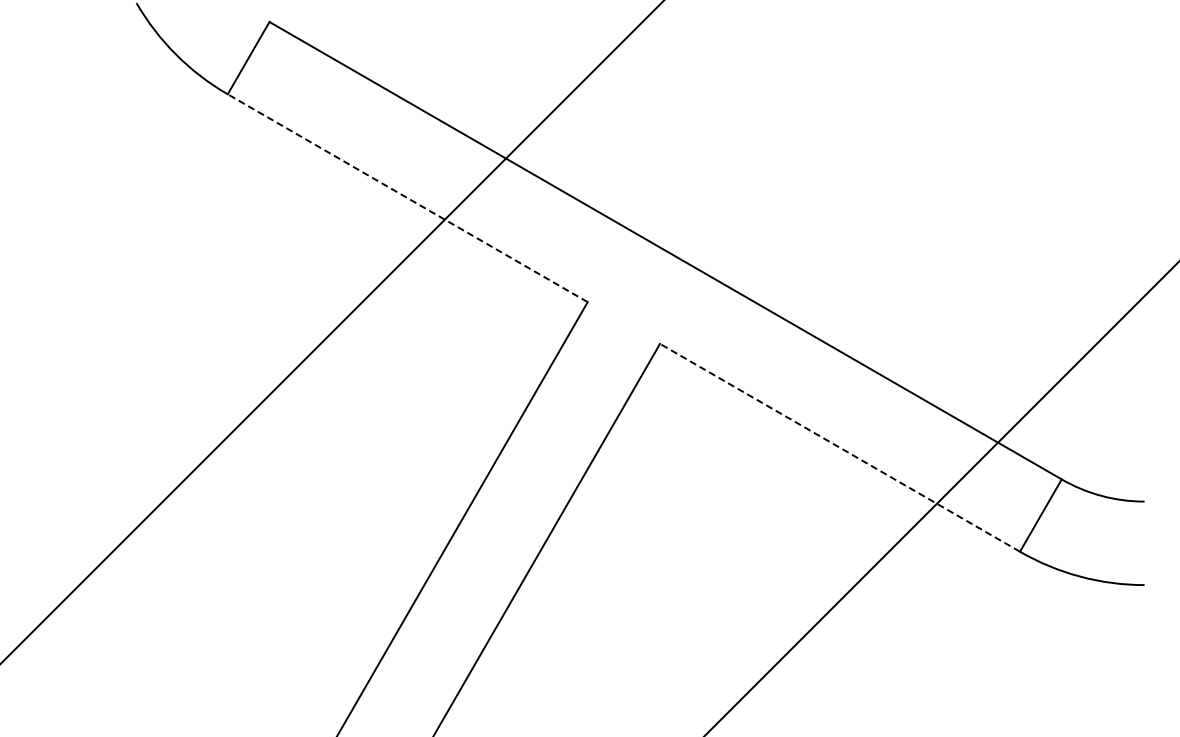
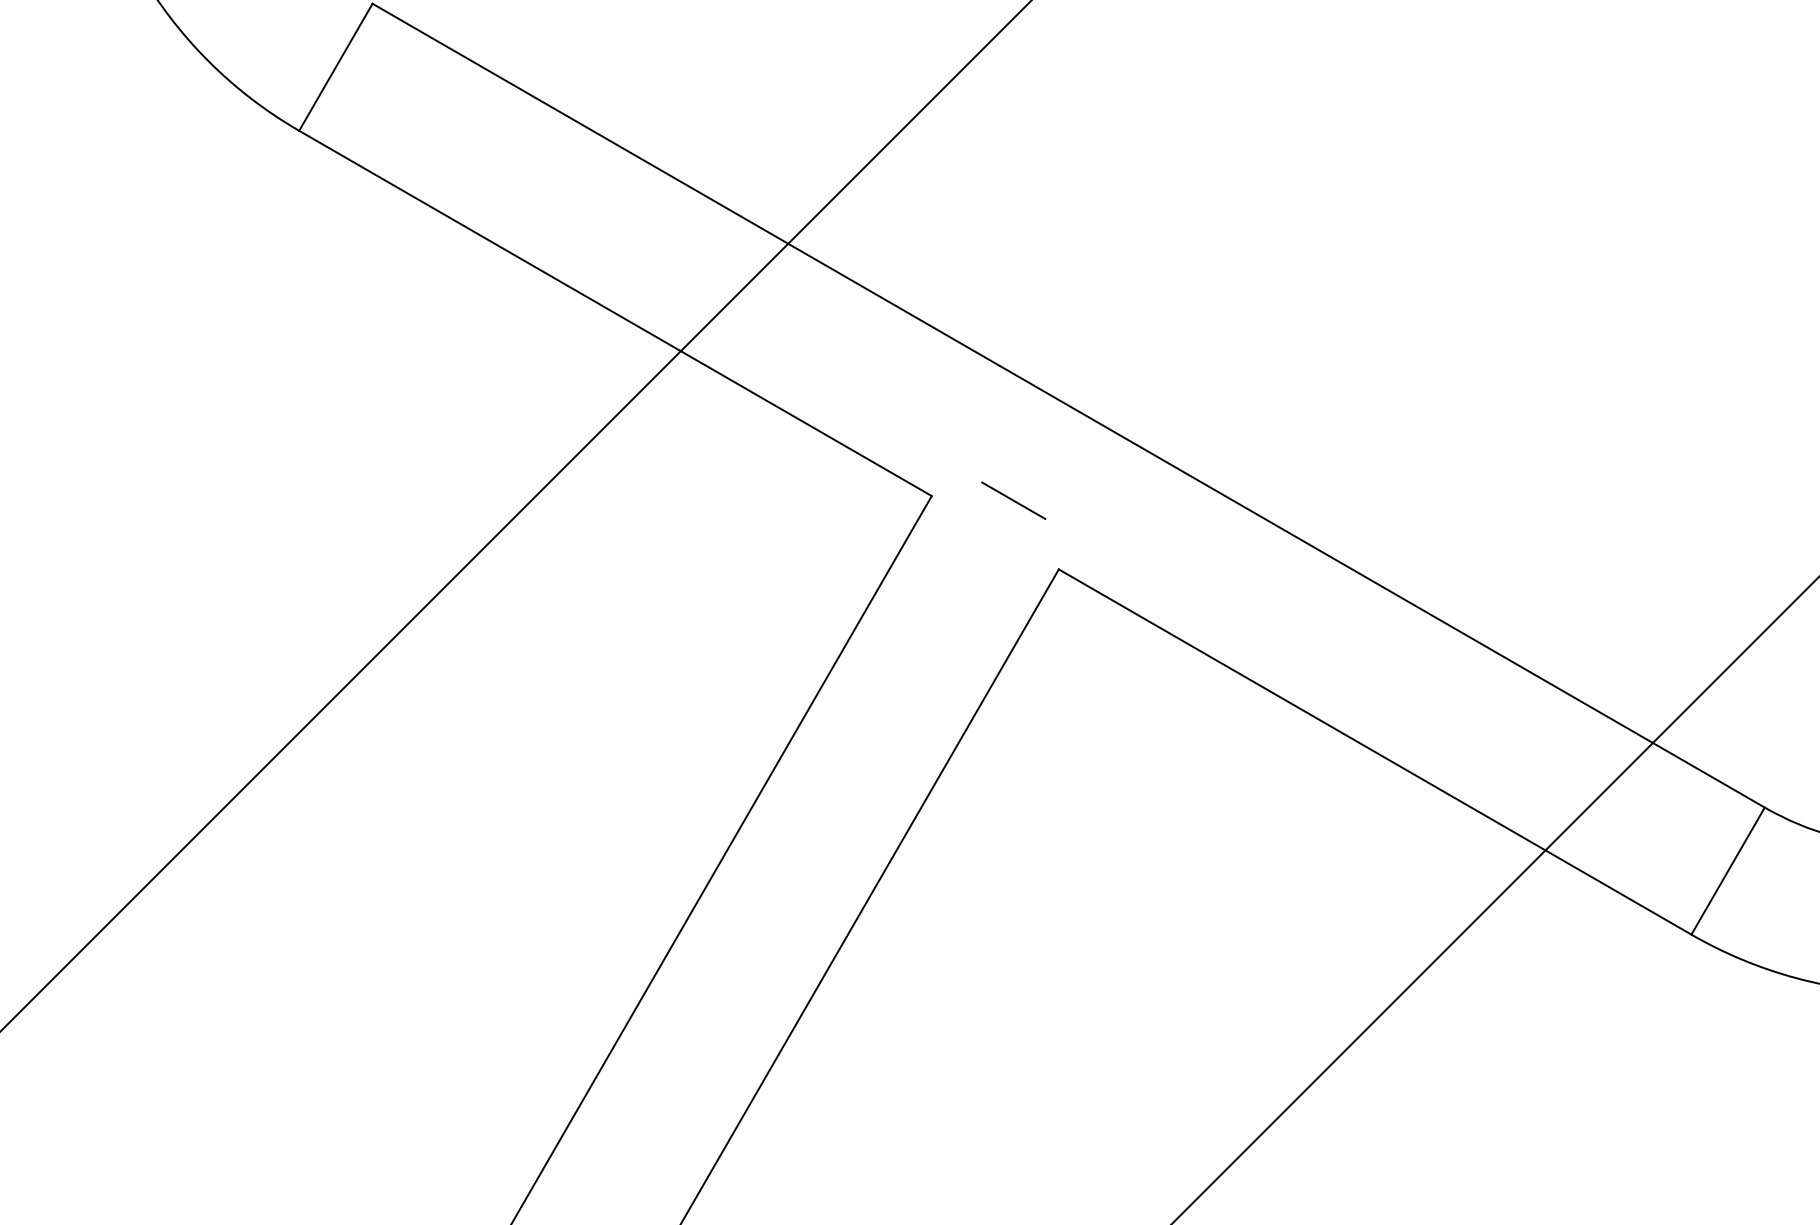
line: (407, 198) -> (615, 313), dashed -> solid
line: (634, 304) -> (1013, 500), added
line: (840, 447) -> (1375, 751), dashed -> solid

